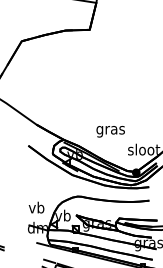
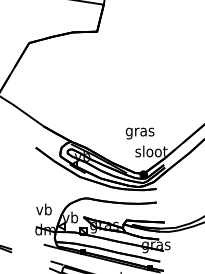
text: (110, 131) -> (139, 133), moved

